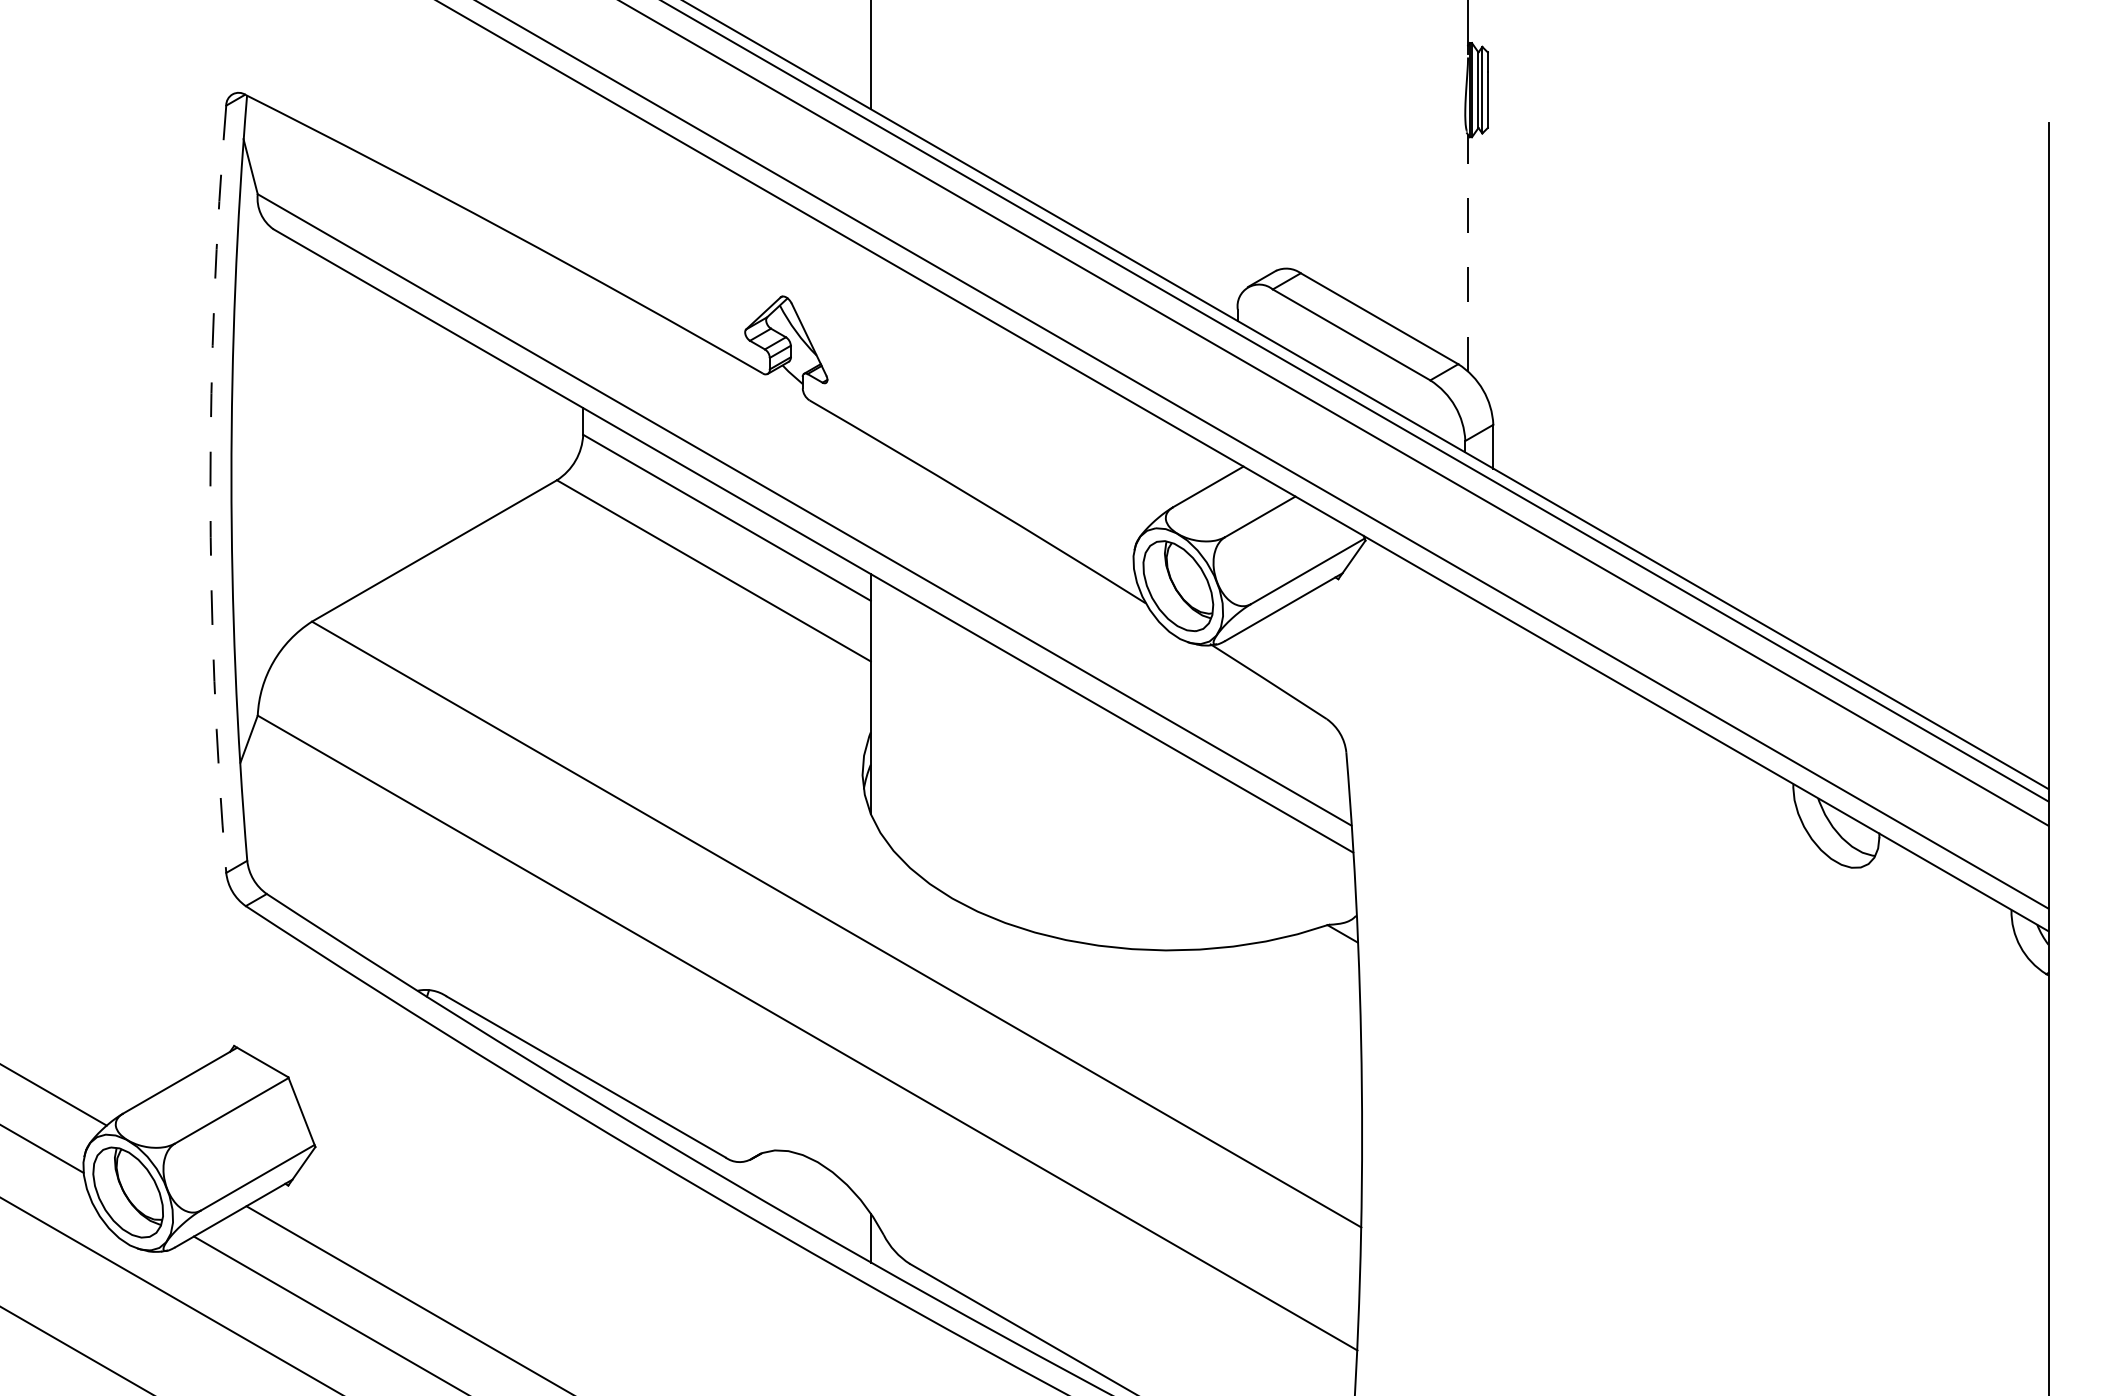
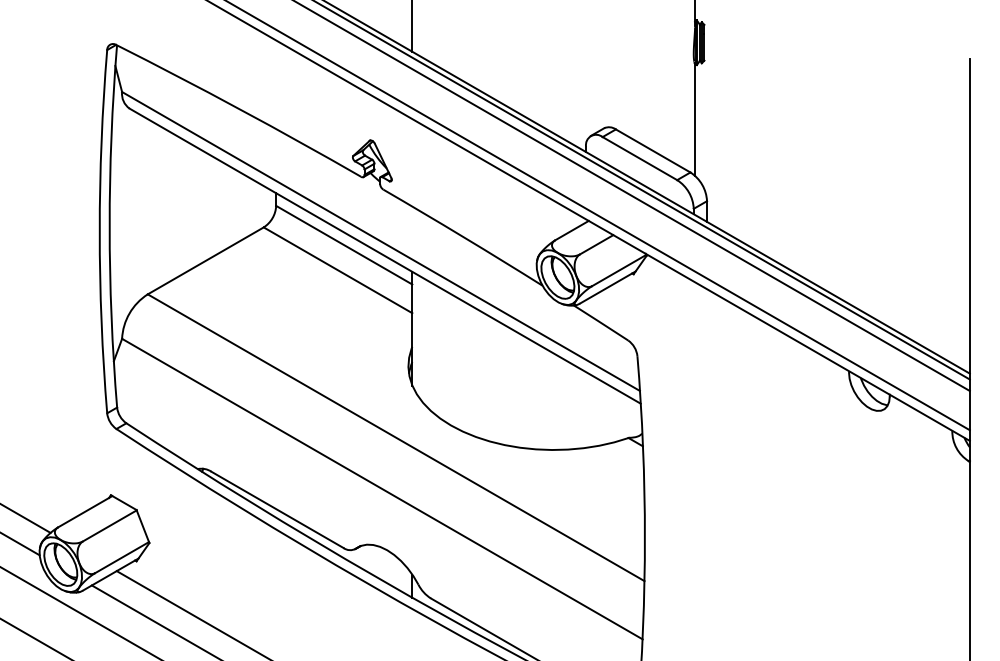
line: (1468, 252) -> (695, 119), dashed -> solid
arc: (209, 488) -> (99, 231), dashed -> solid

